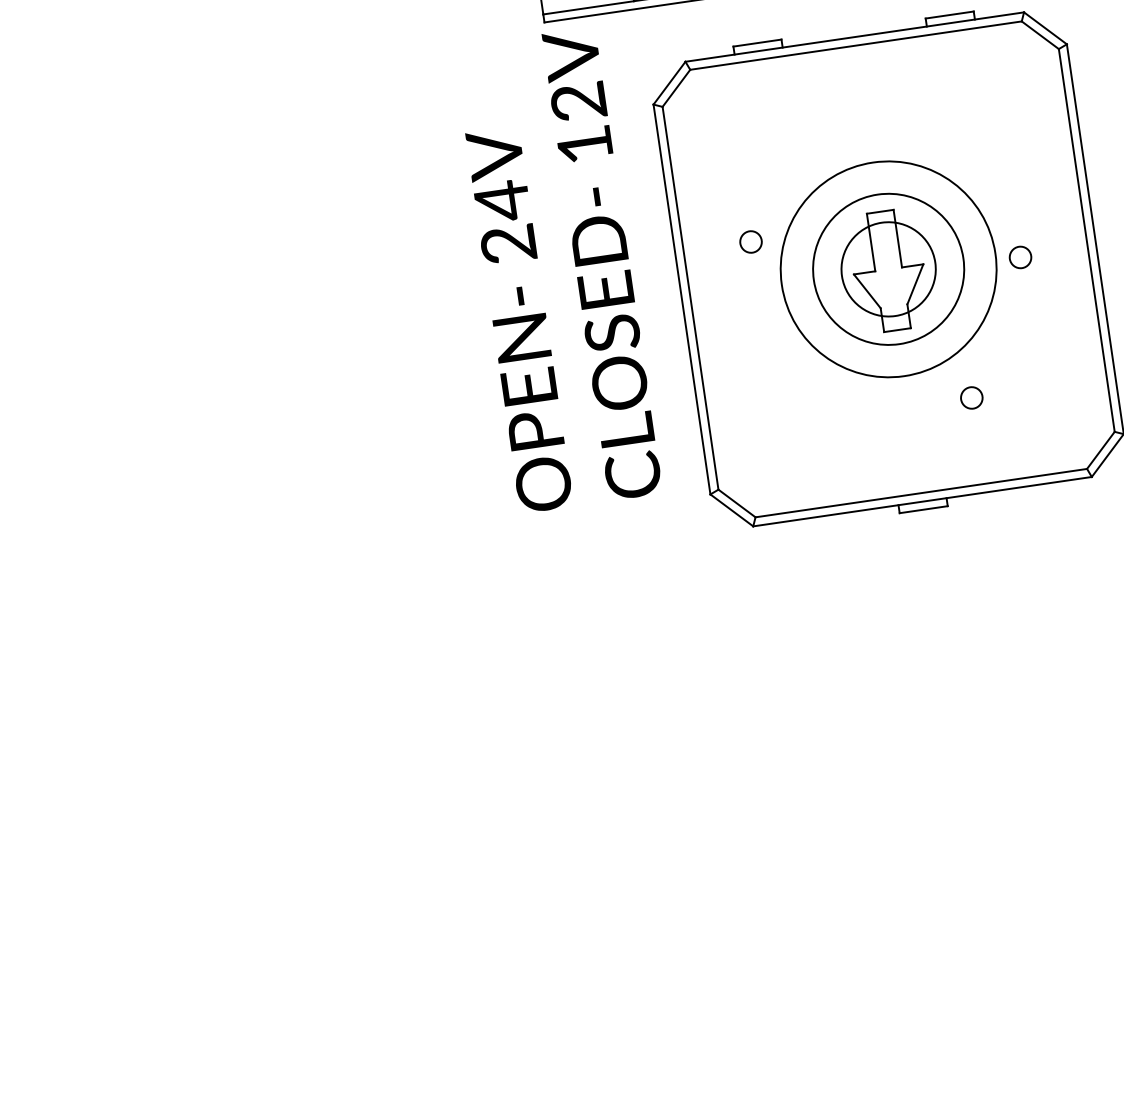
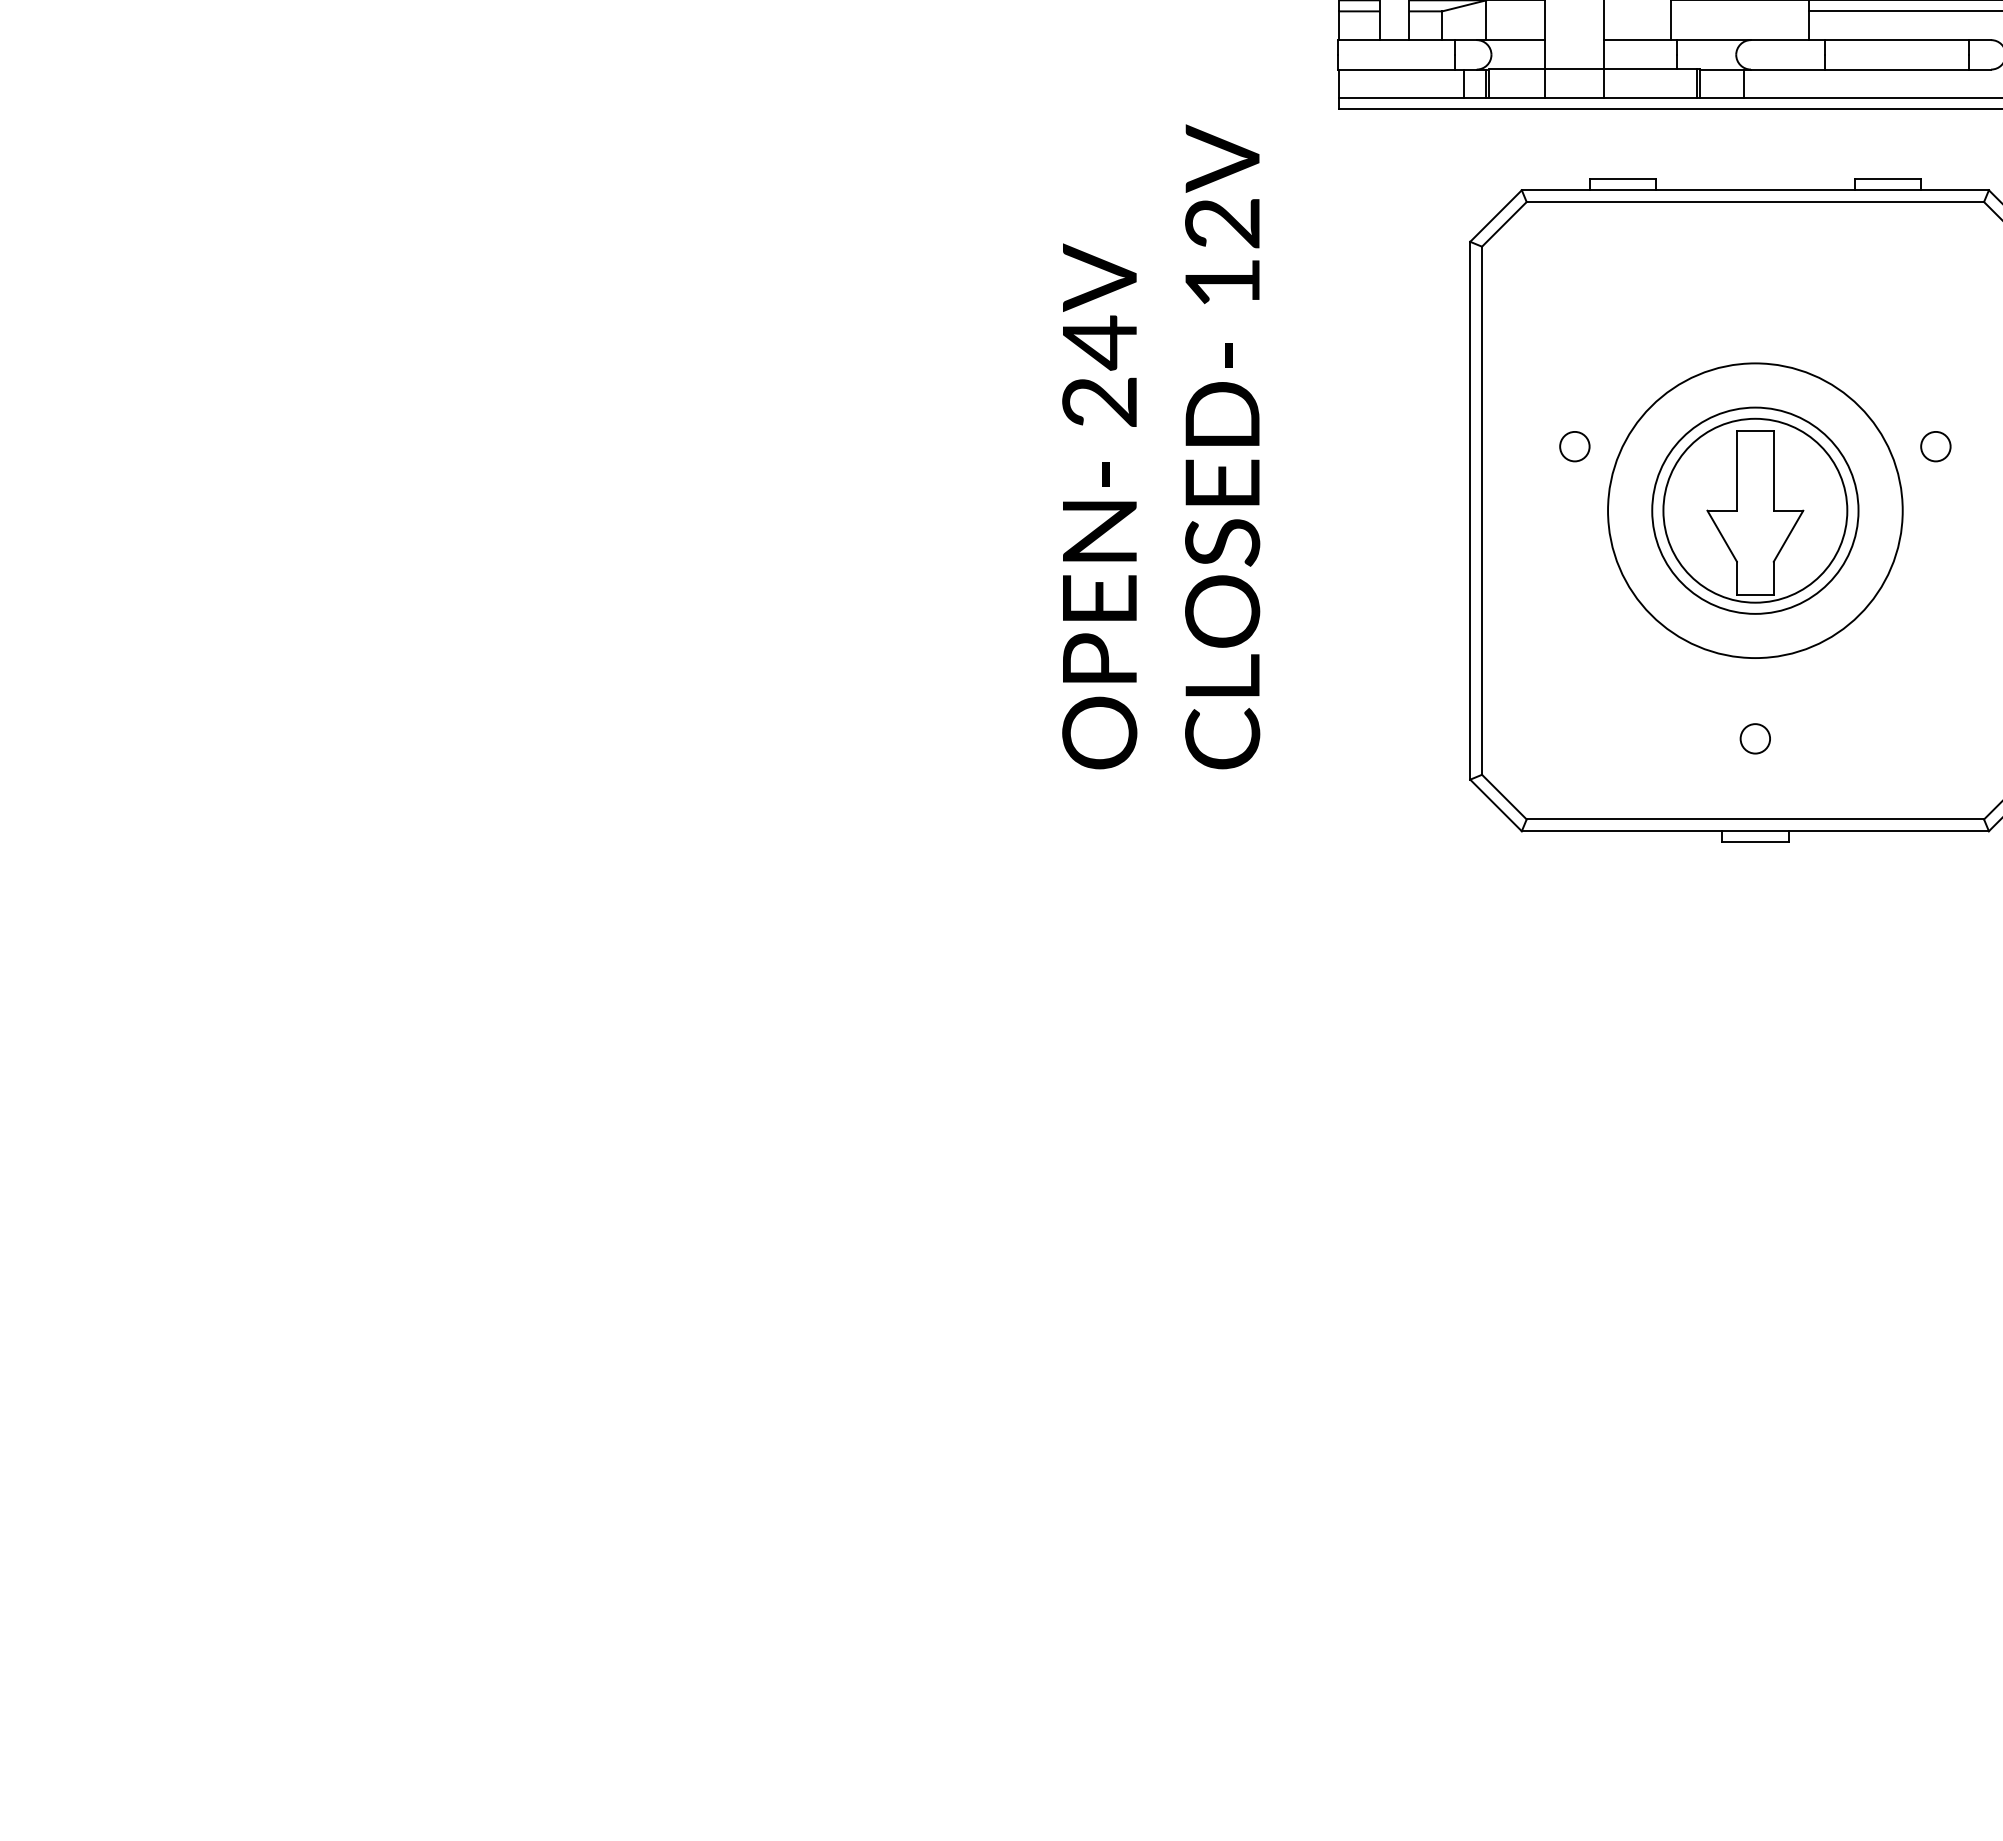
circle: (1020, 257) -> (1935, 446), moved
circle: (888, 269) -> (1755, 510), size x1.43
text: (557, 270) -> (1161, 446), moved
circle: (971, 397) -> (1754, 738), moved

